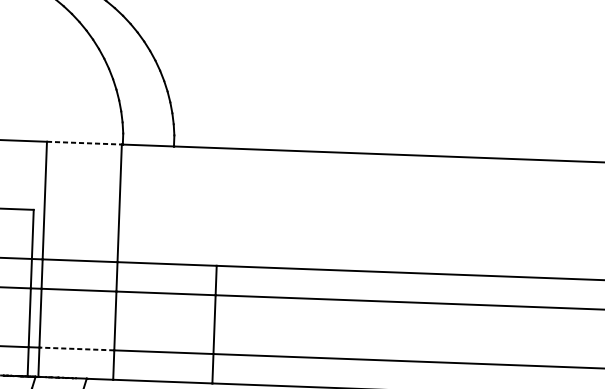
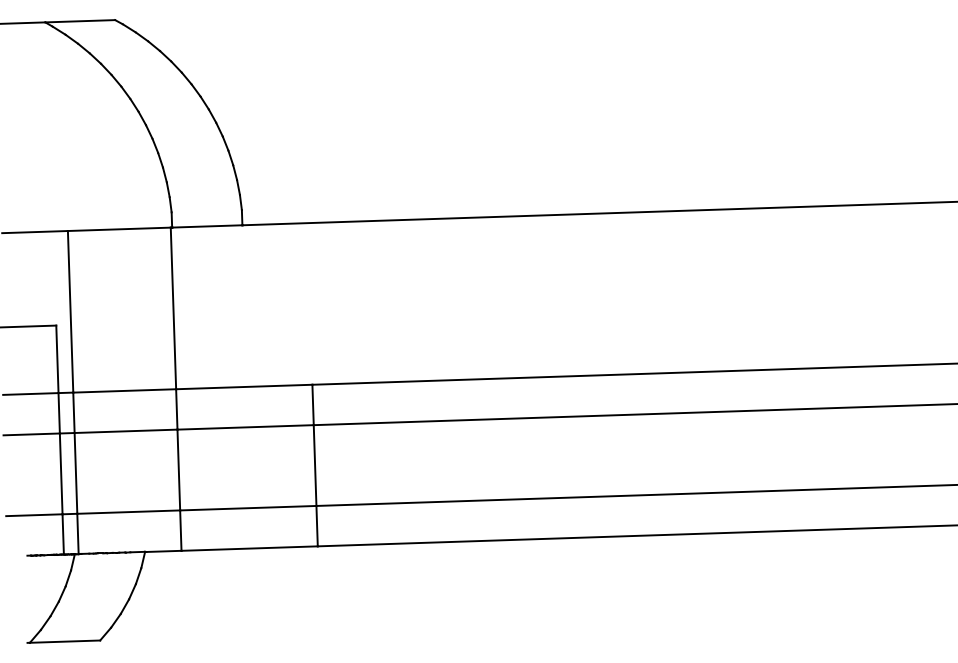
line: (84, 143) -> (119, 229), dashed -> solid
line: (76, 349) -> (128, 512), dashed -> solid

